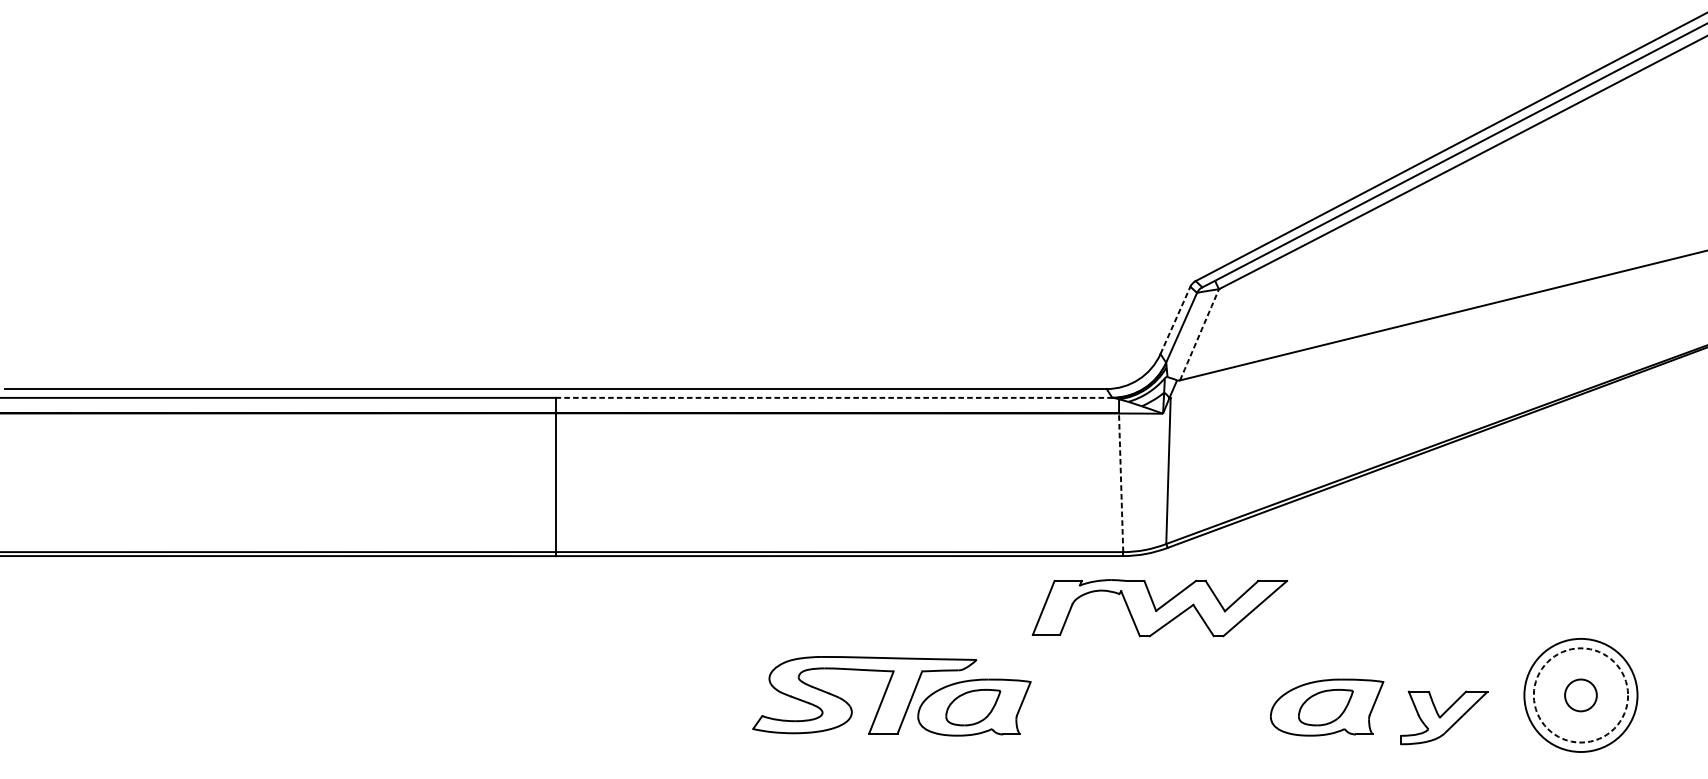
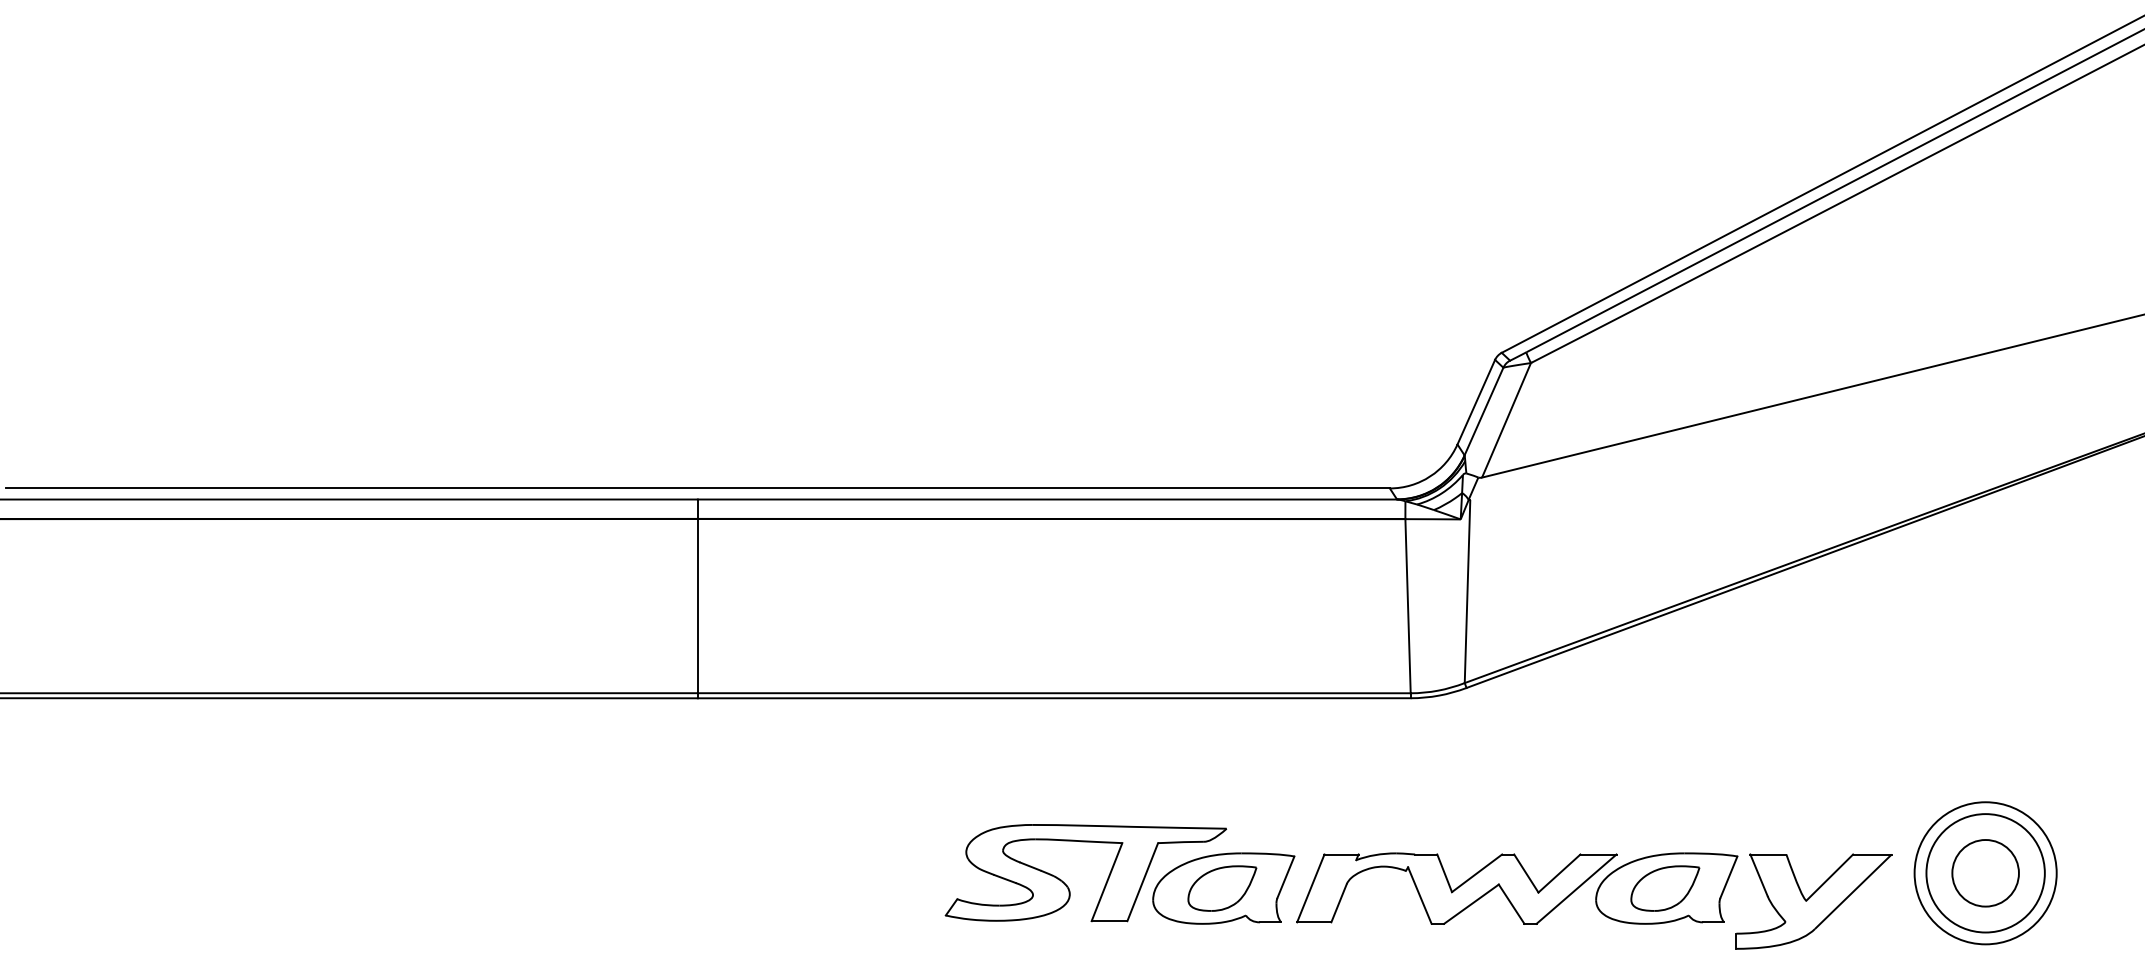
line: (1175, 319) -> (1476, 401), dashed -> solid
arc: (1199, 334) -> (1506, 420), dashed -> solid
line: (834, 397) -> (1047, 499), dashed -> solid
line: (1121, 482) -> (1408, 605), dashed -> solid
part: (1159, 608) -> (1456, 888), moved
circle: (1580, 695) -> (1985, 873), dashed -> solid
circle: (1580, 695) -> (1985, 873), size x1.67
part: (1443, 717) -> (1813, 901), size x1.43

